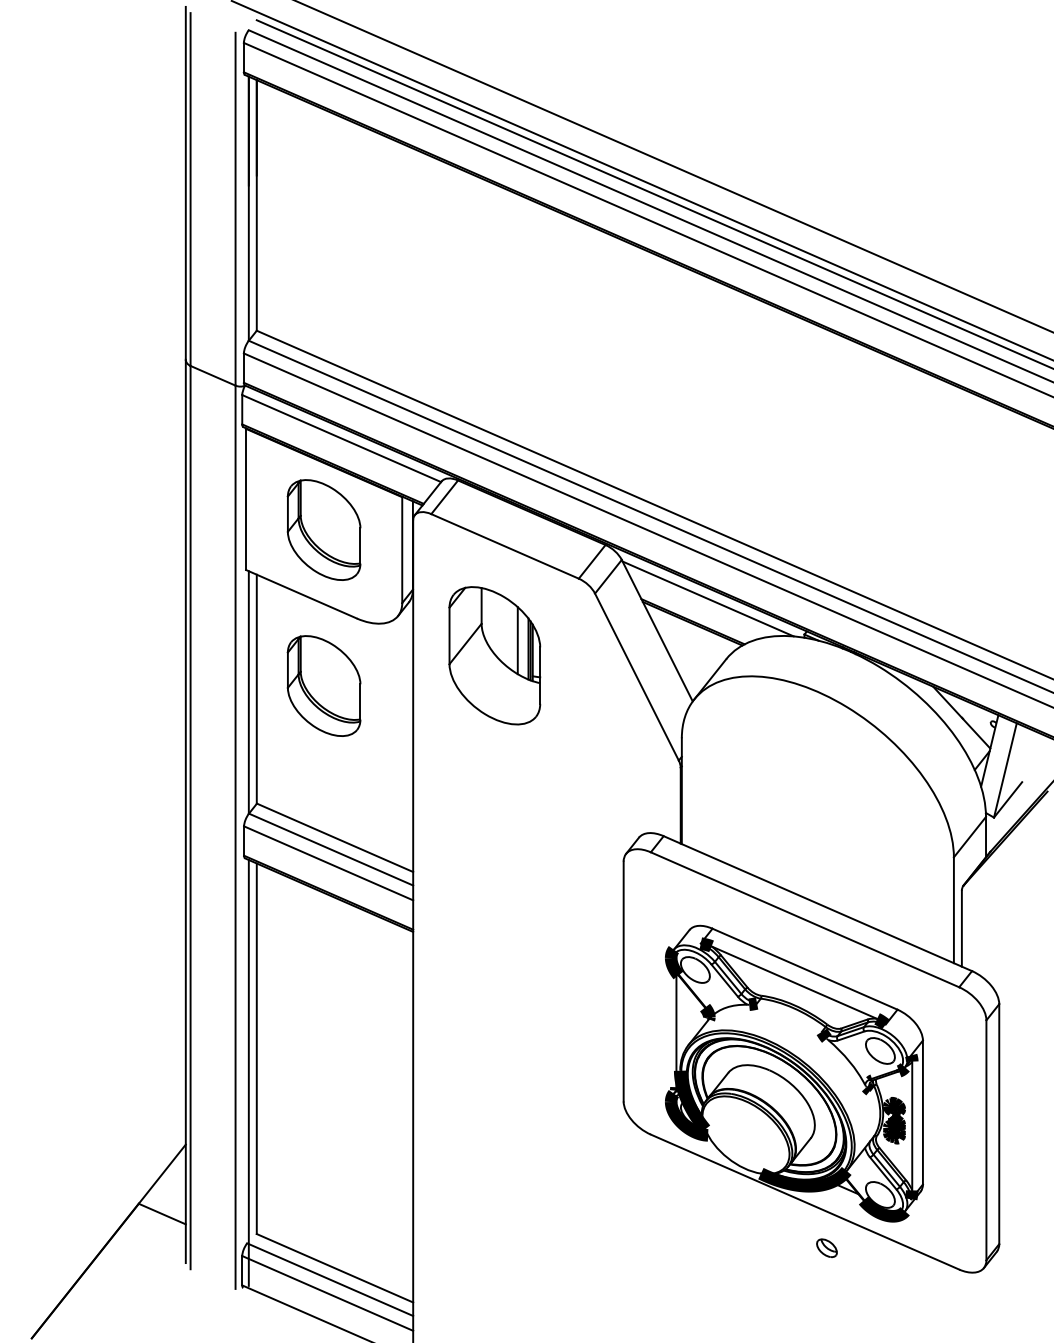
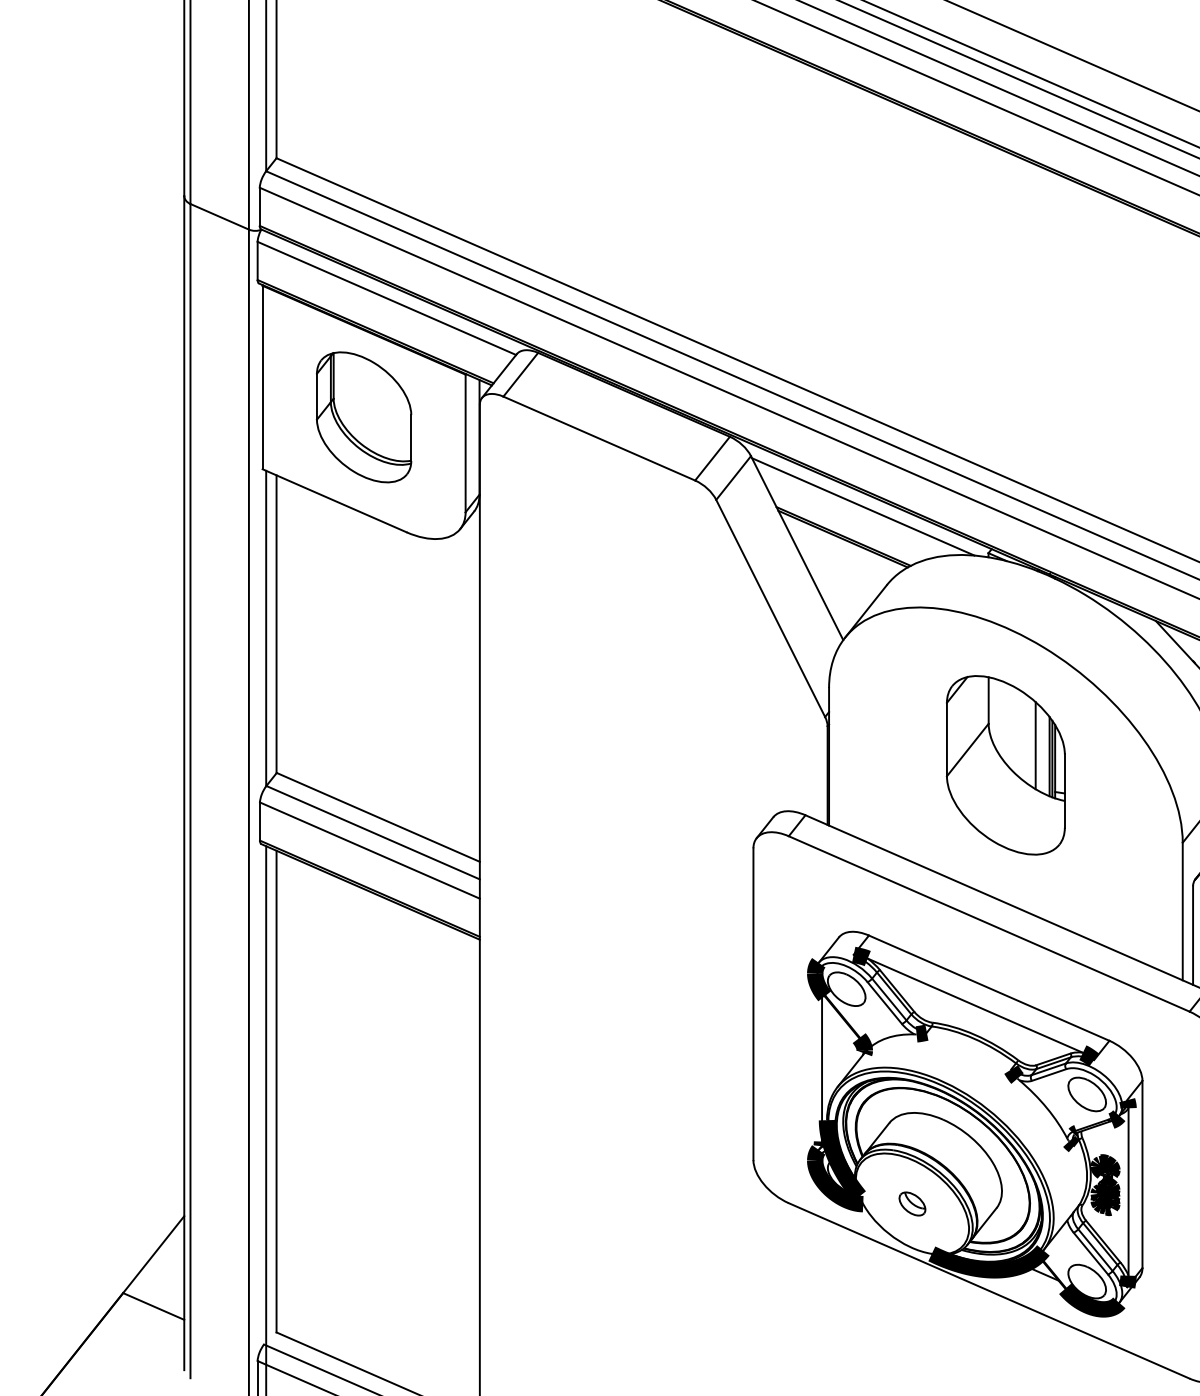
part: (494, 655) -> (1005, 764), moved
part: (323, 685) -> (363, 619), removed
part: (826, 1247) -> (911, 1203), moved

